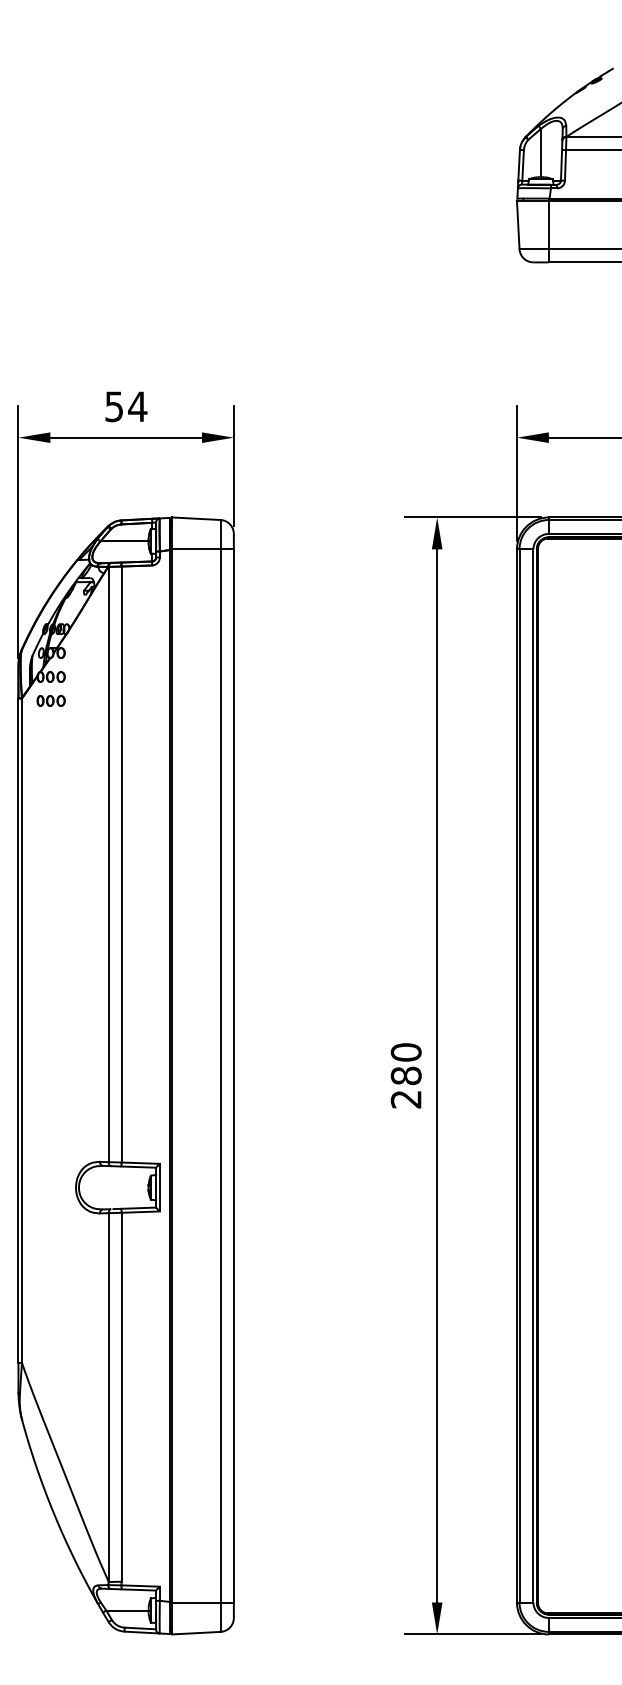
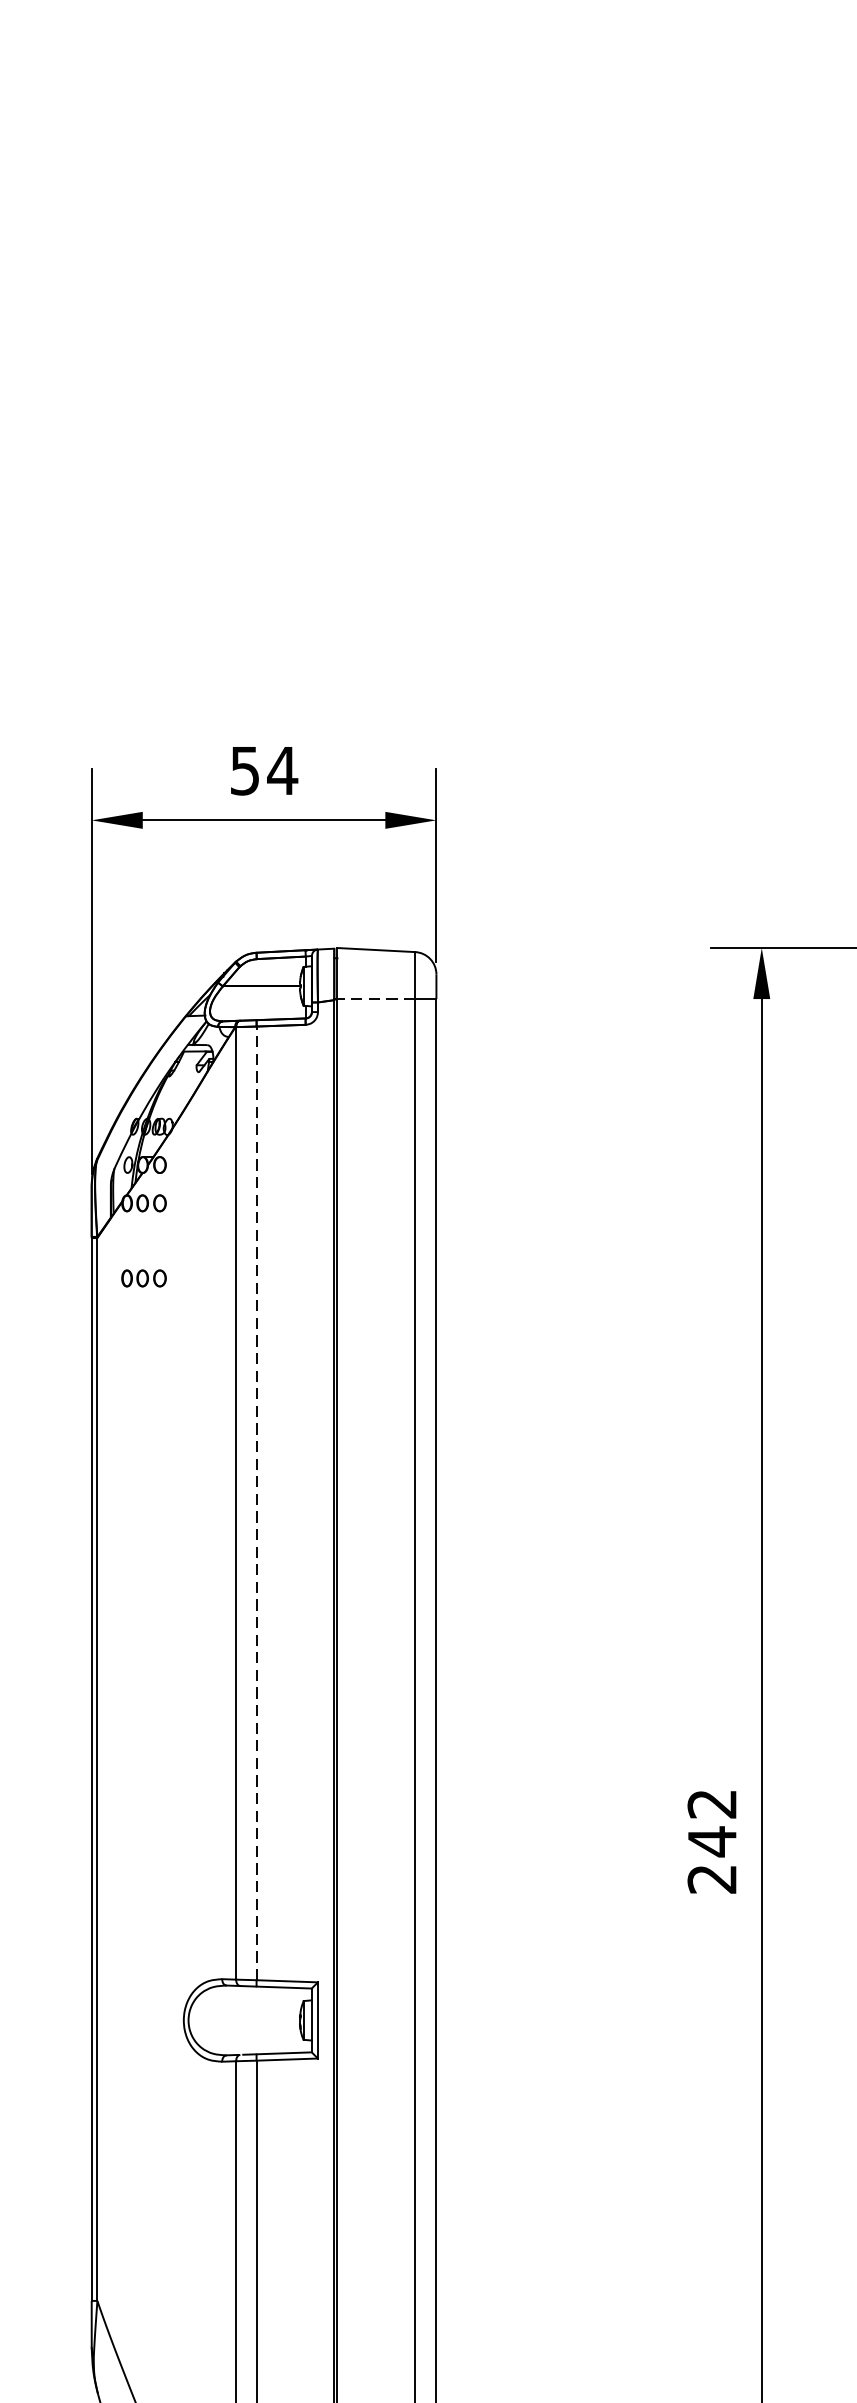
line: (195, 549) -> (375, 999), solid -> dashed
part: (50, 700) -> (142, 1277), moved
line: (121, 864) -> (256, 1503), solid -> dashed
text: (405, 1064) -> (711, 1823), 280 -> 242

